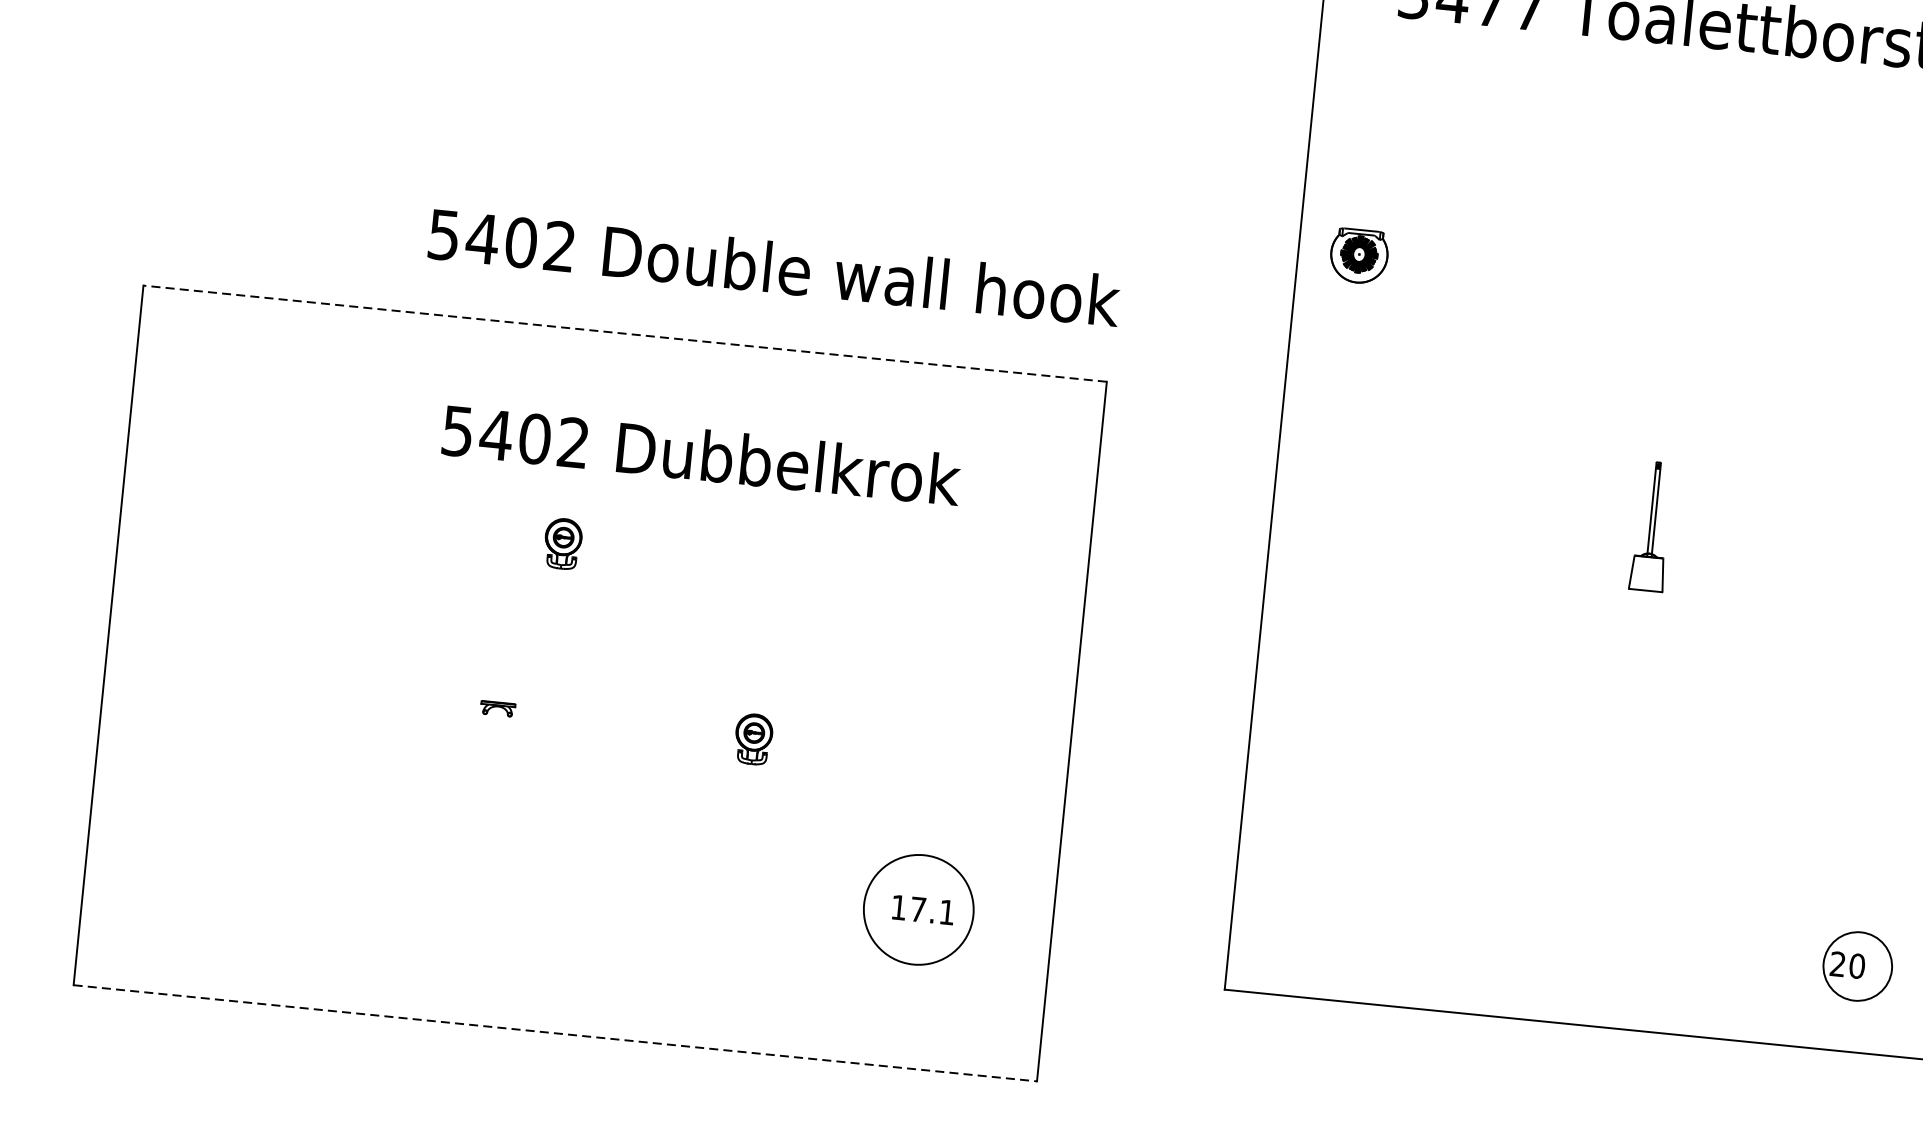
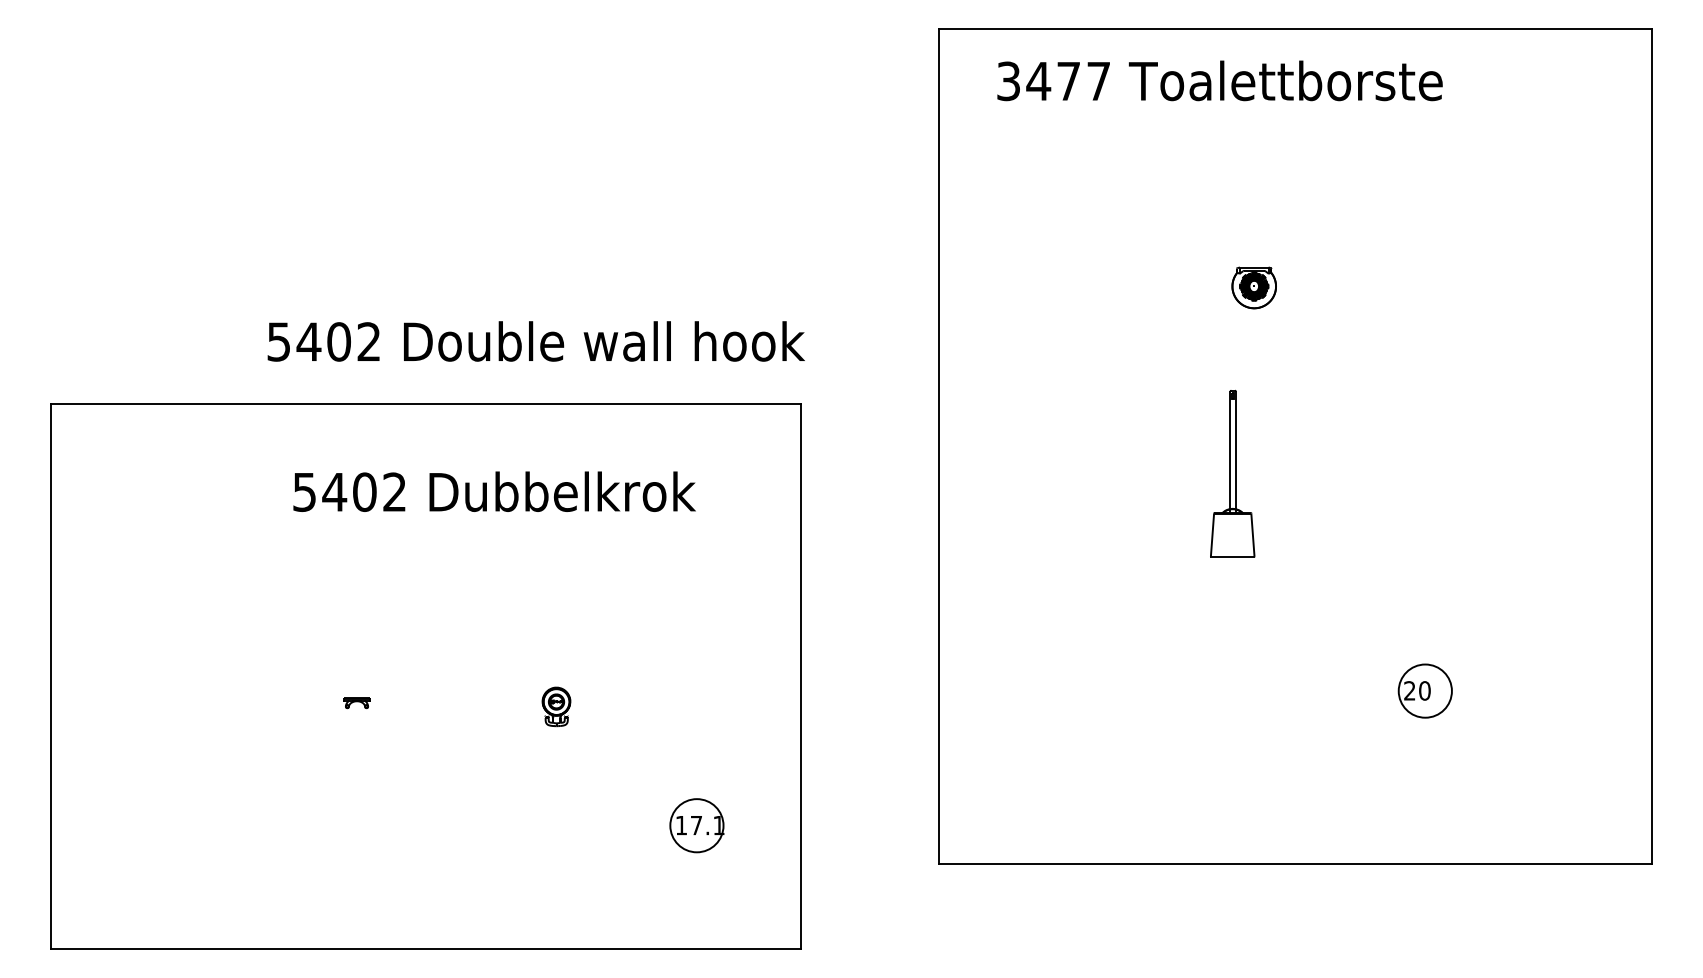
part: (1358, 255) -> (1253, 287), moved
line: (624, 334) -> (425, 404), dashed -> solid
part: (1651, 526) -> (1232, 473), size x1.67
part: (563, 543) -> (394, 570), removed
circle: (918, 909) -> (696, 825), size x0.62
part: (1856, 965) -> (1424, 690), moved
line: (555, 1032) -> (426, 948), dashed -> solid

